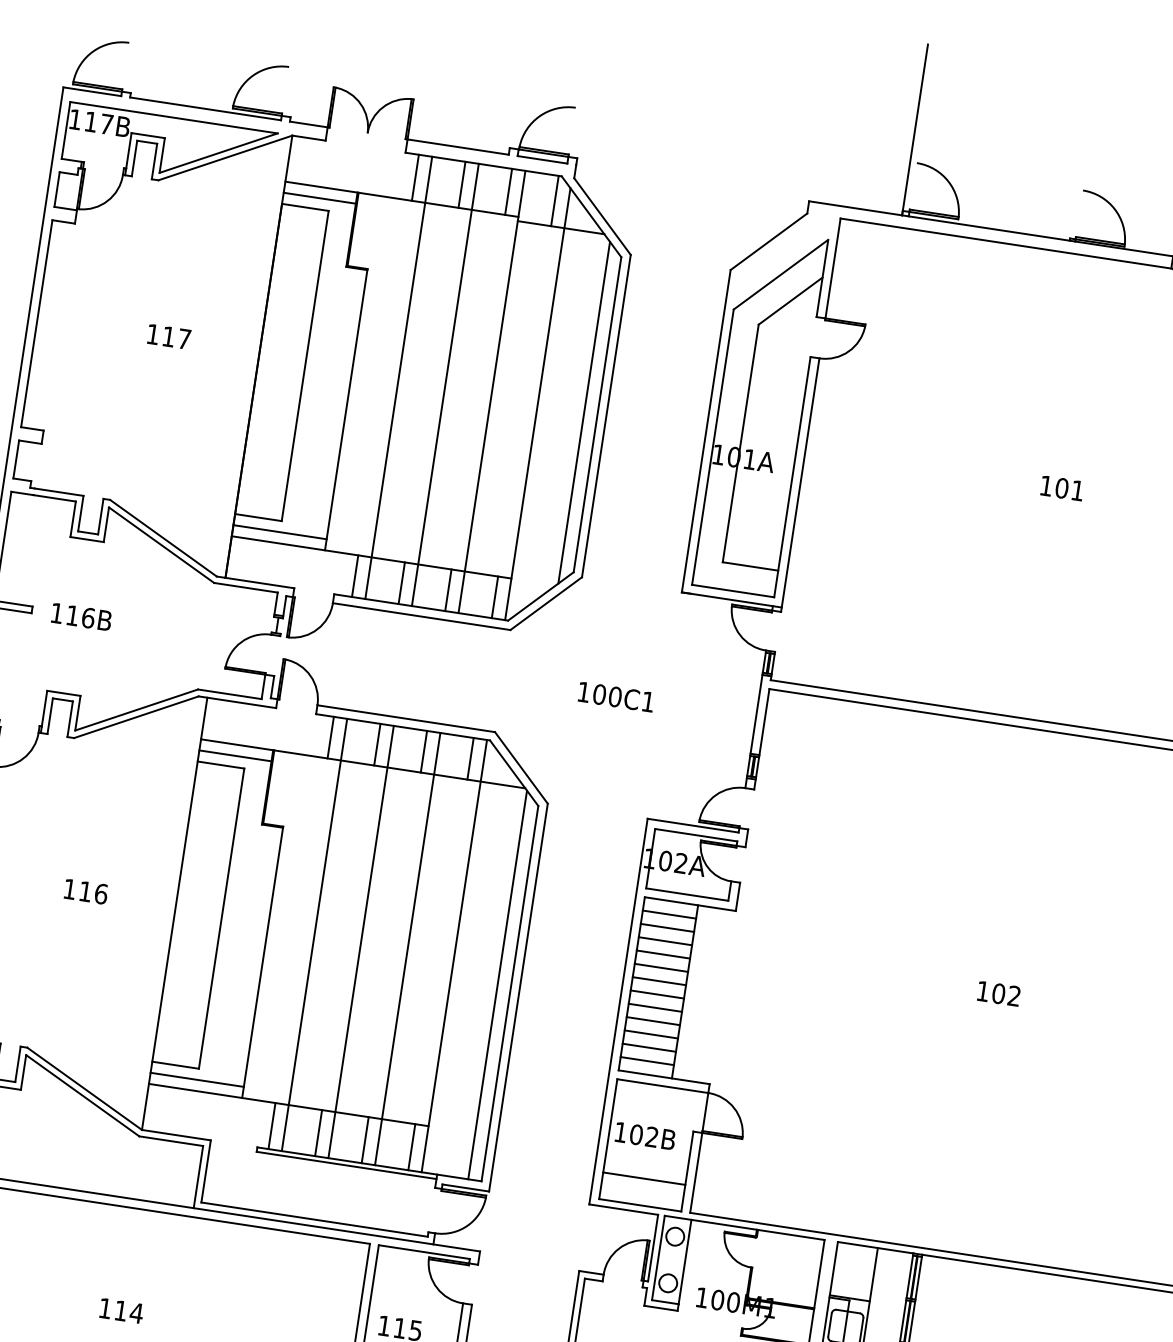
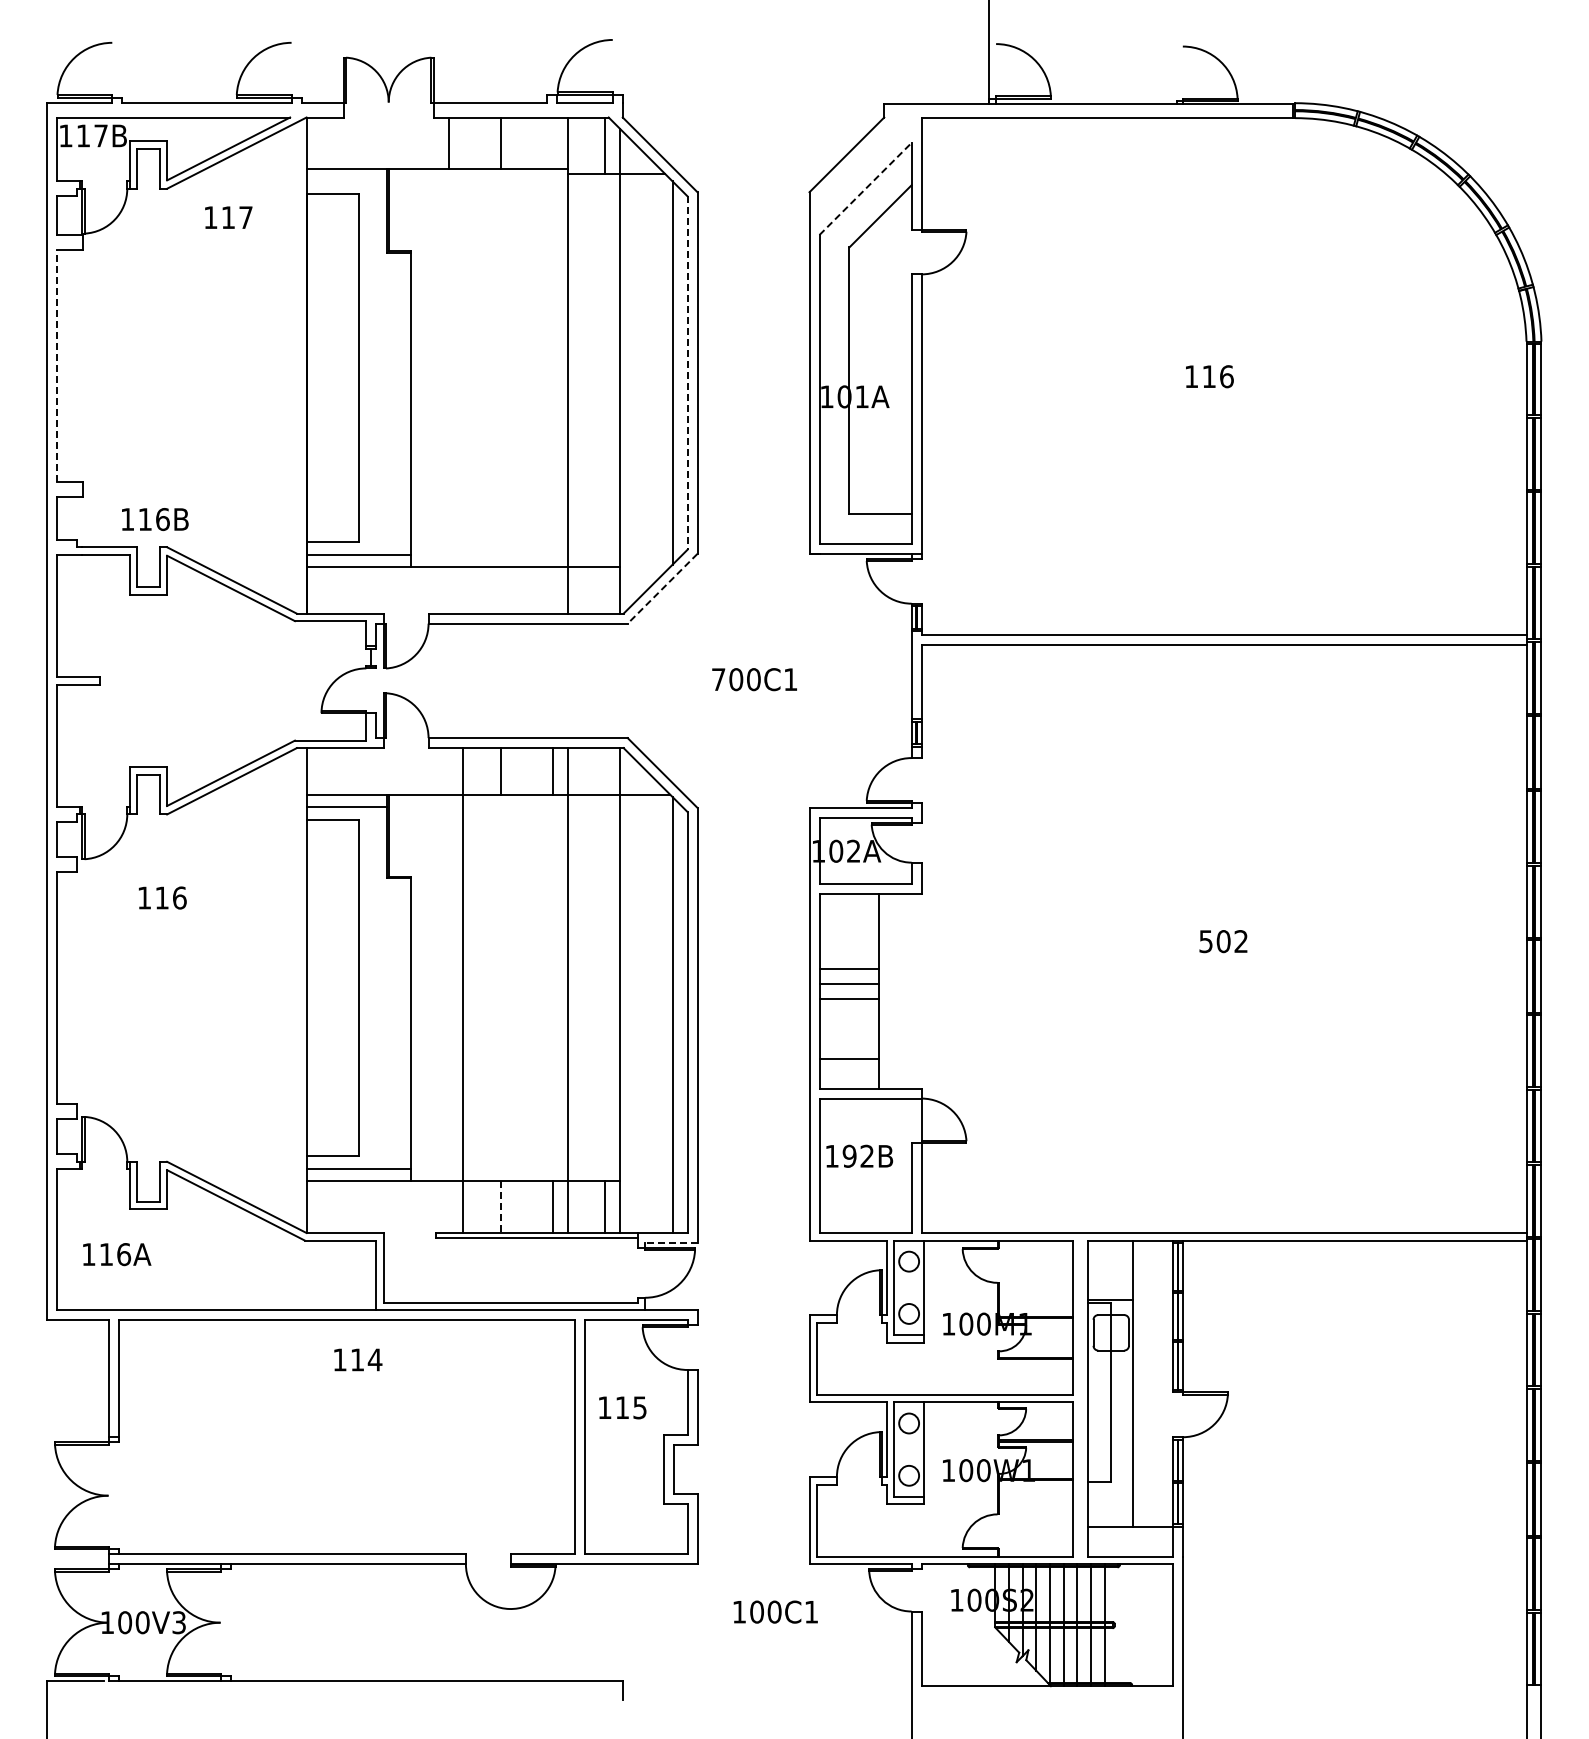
line: (508, 192) -> (553, 143), removed
line: (319, 198) -> (346, 181), removed
line: (780, 275) -> (865, 189), solid -> dashed
line: (36, 323) -> (57, 365), solid -> dashed
text: (168, 336) -> (228, 217), moved
line: (398, 377) -> (463, 365), removed
line: (445, 384) -> (515, 365), removed
line: (597, 415) -> (687, 373), solid -> dashed
text: (1069, 489) -> (1217, 376), 101 -> 116
line: (355, 575) -> (448, 589), removed
line: (401, 582) -> (500, 589), removed
line: (448, 589) -> (553, 589), removed
line: (495, 596) -> (605, 589), removed
line: (546, 604) -> (662, 589), solid -> dashed
text: (81, 617) -> (155, 519), moved
text: (583, 692) -> (718, 679), 100C1 -> 700C1
line: (330, 737) -> (448, 771), removed
line: (470, 758) -> (605, 771), removed
text: (85, 891) -> (162, 897), moved
line: (669, 914) -> (849, 909), removed
line: (667, 928) -> (849, 924), removed
line: (360, 941) -> (515, 990), removed
line: (665, 941) -> (849, 939), removed
line: (663, 954) -> (849, 954), removed
text: (982, 991) -> (1205, 941), 102 -> 502
line: (655, 1007) -> (849, 1013), removed
line: (653, 1020) -> (849, 1028), removed
line: (651, 1034) -> (849, 1043), removed
line: (647, 1060) -> (849, 1073), removed
line: (271, 1126) -> (448, 1207), removed
line: (318, 1133) -> (500, 1207), solid -> dashed
text: (636, 1134) -> (849, 1156), 102B -> 192B
line: (644, 1178) -> (865, 1203), removed
line: (465, 1187) -> (670, 1242), solid -> dashed
text: (121, 1310) -> (358, 1359), moved

